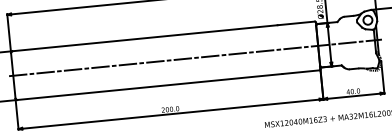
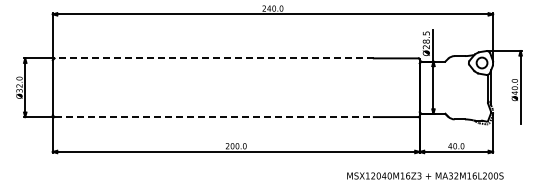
line: (145, 38) -> (214, 58), solid -> dashed
line: (195, 57) -> (271, 87), removed
line: (150, 87) -> (214, 117), solid -> dashed

